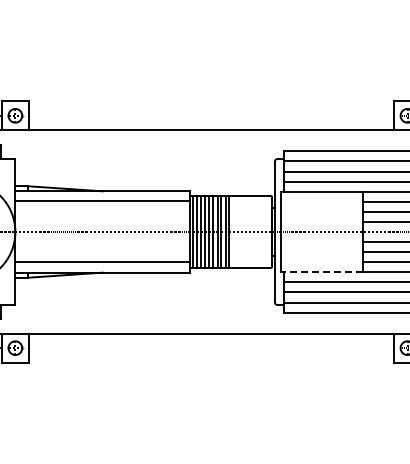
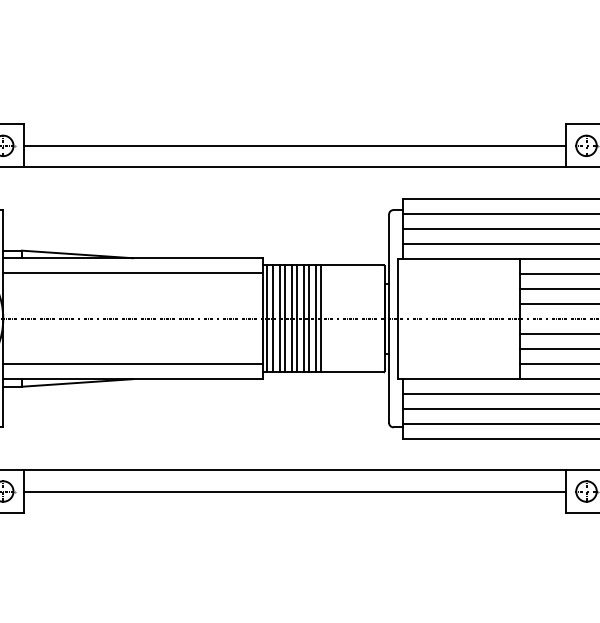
line: (211, 115) -> (294, 145), added
line: (321, 272) -> (458, 378), dashed -> solid
line: (211, 348) -> (294, 491), added

